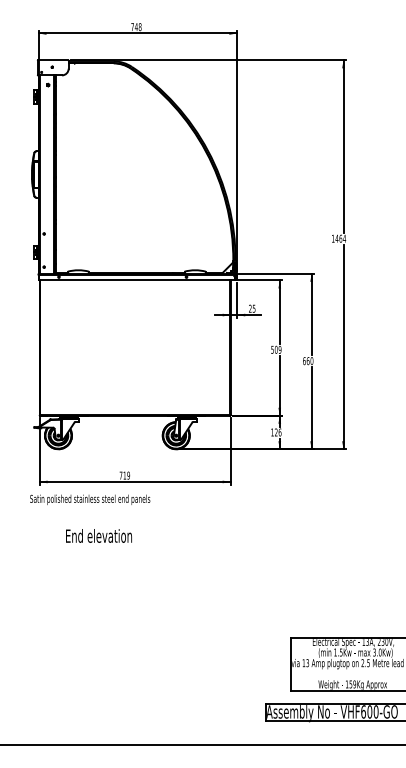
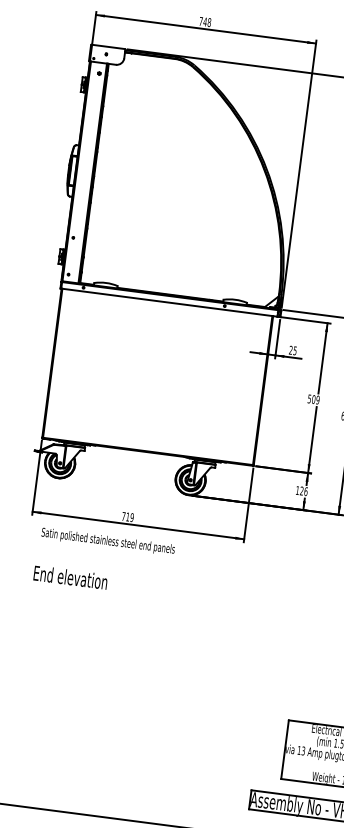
text: (90, 499) -> (108, 541), moved
text: (98, 535) -> (70, 576), moved

